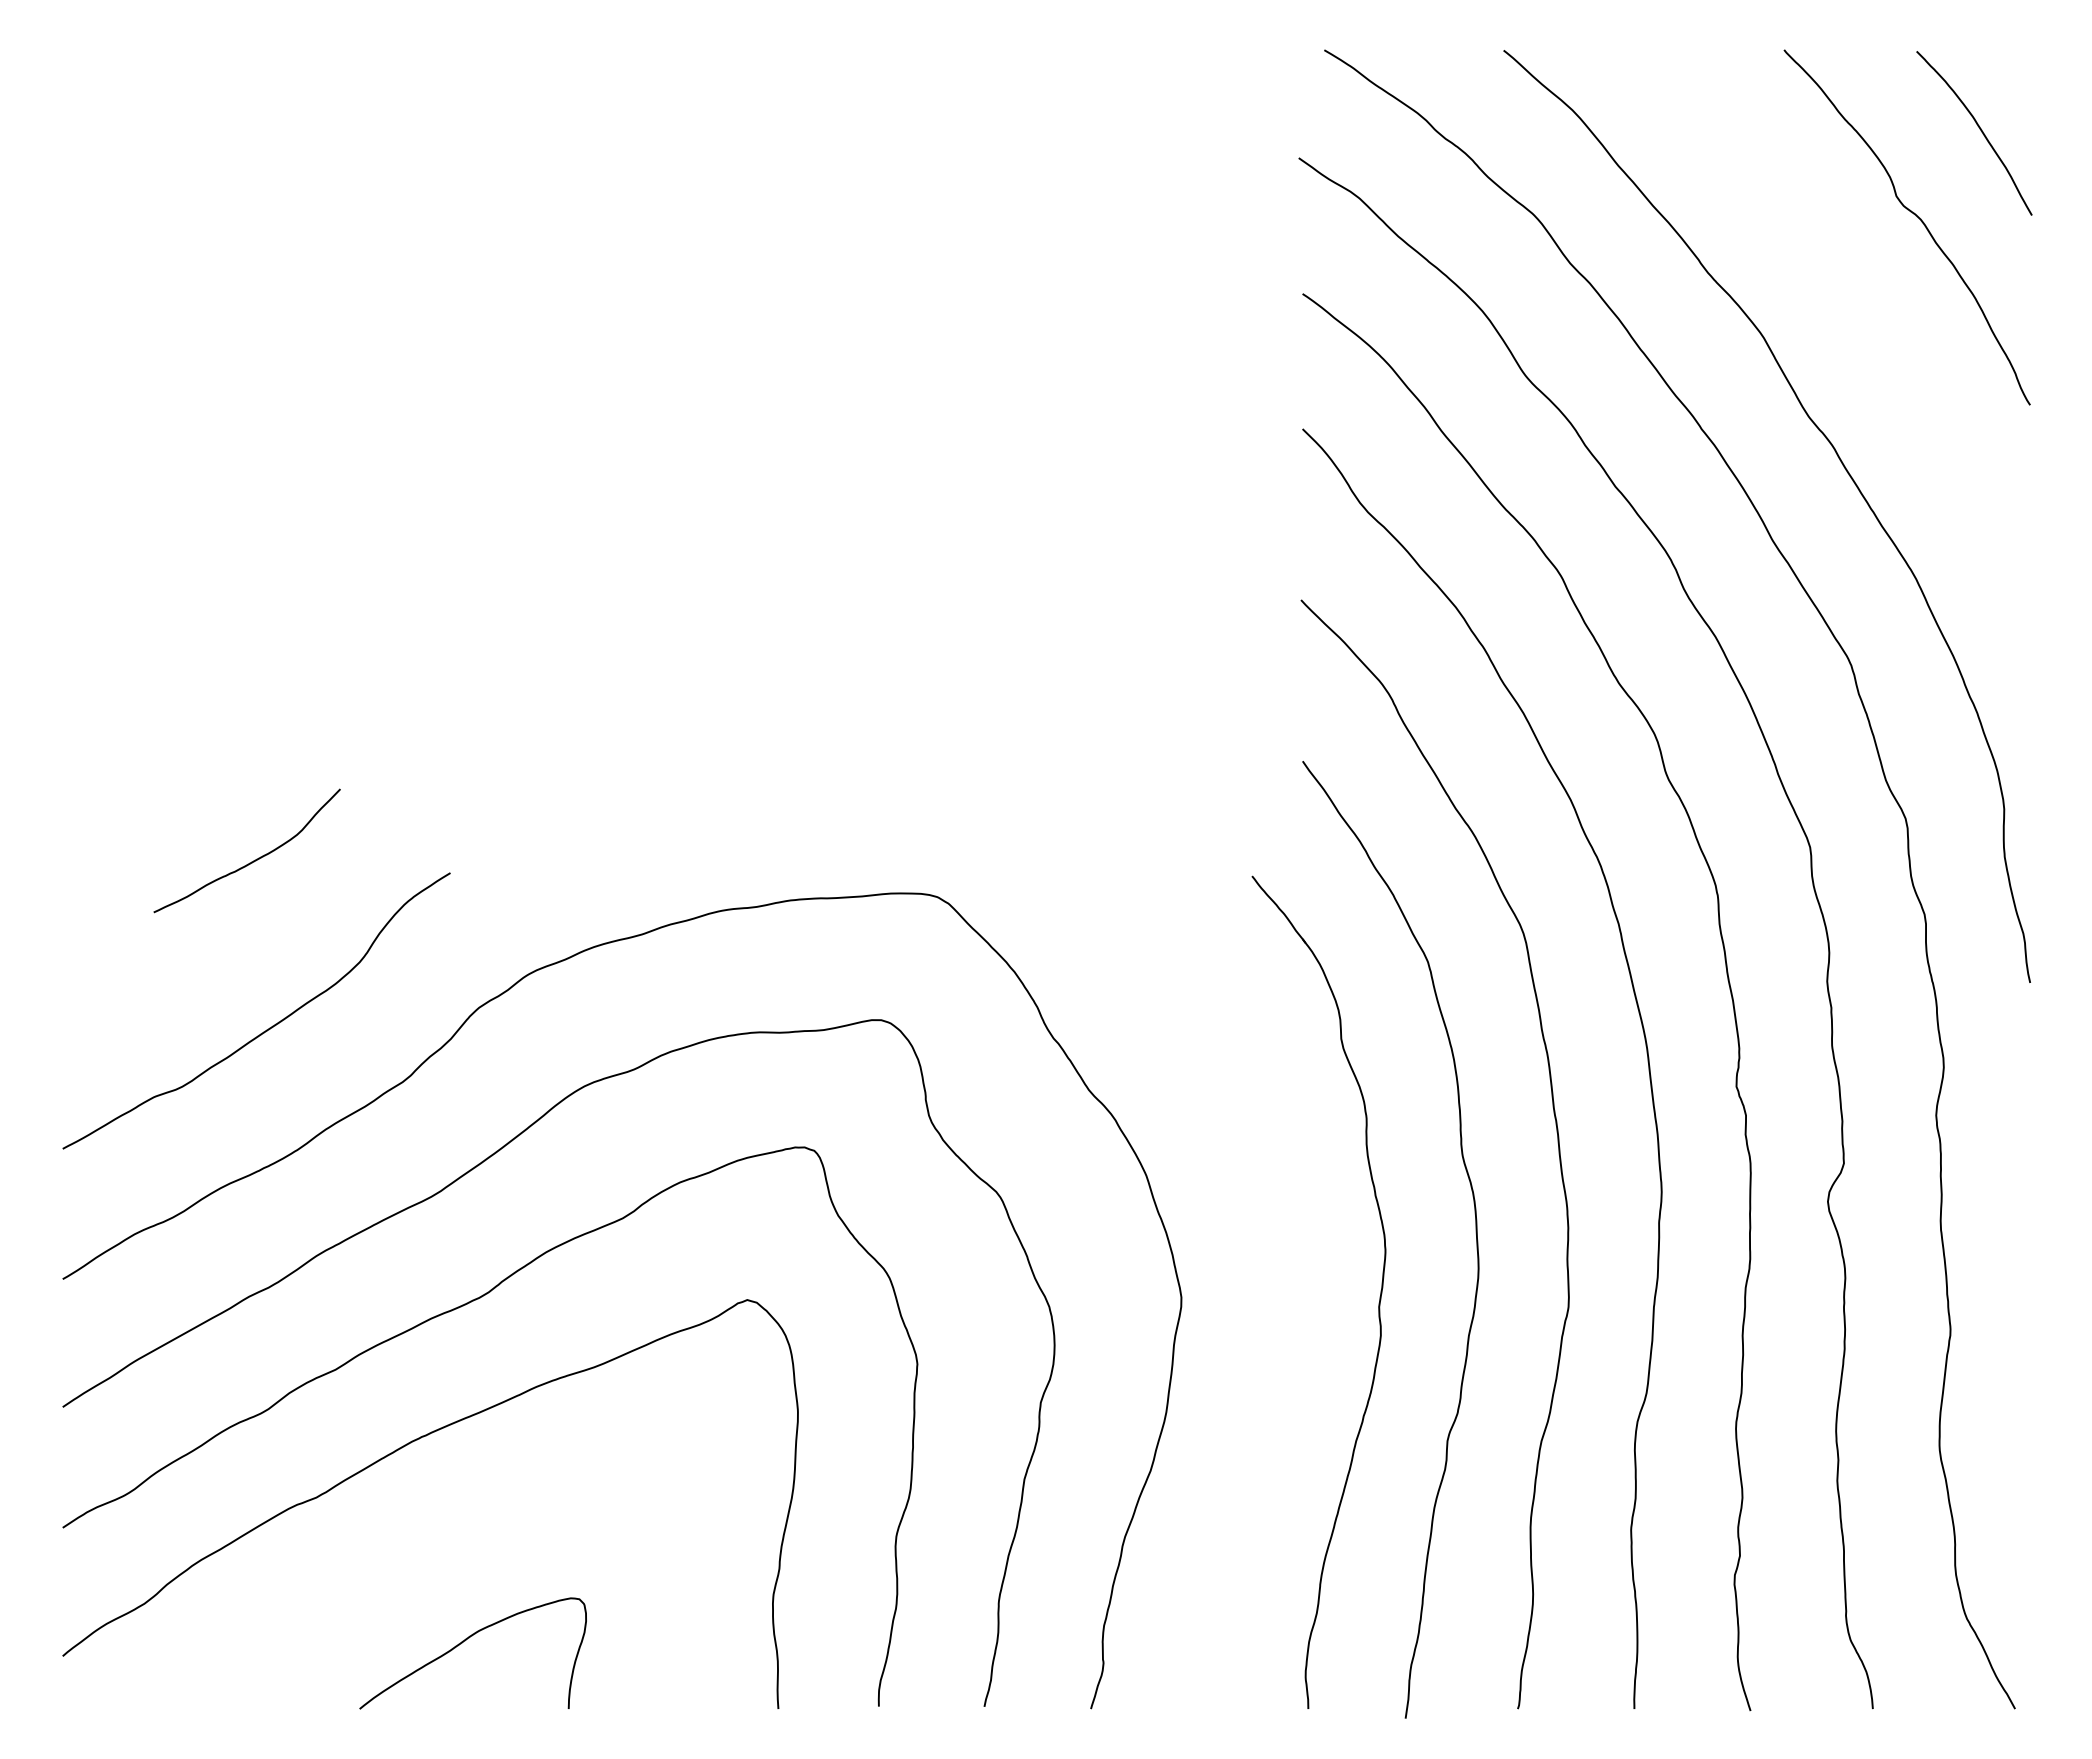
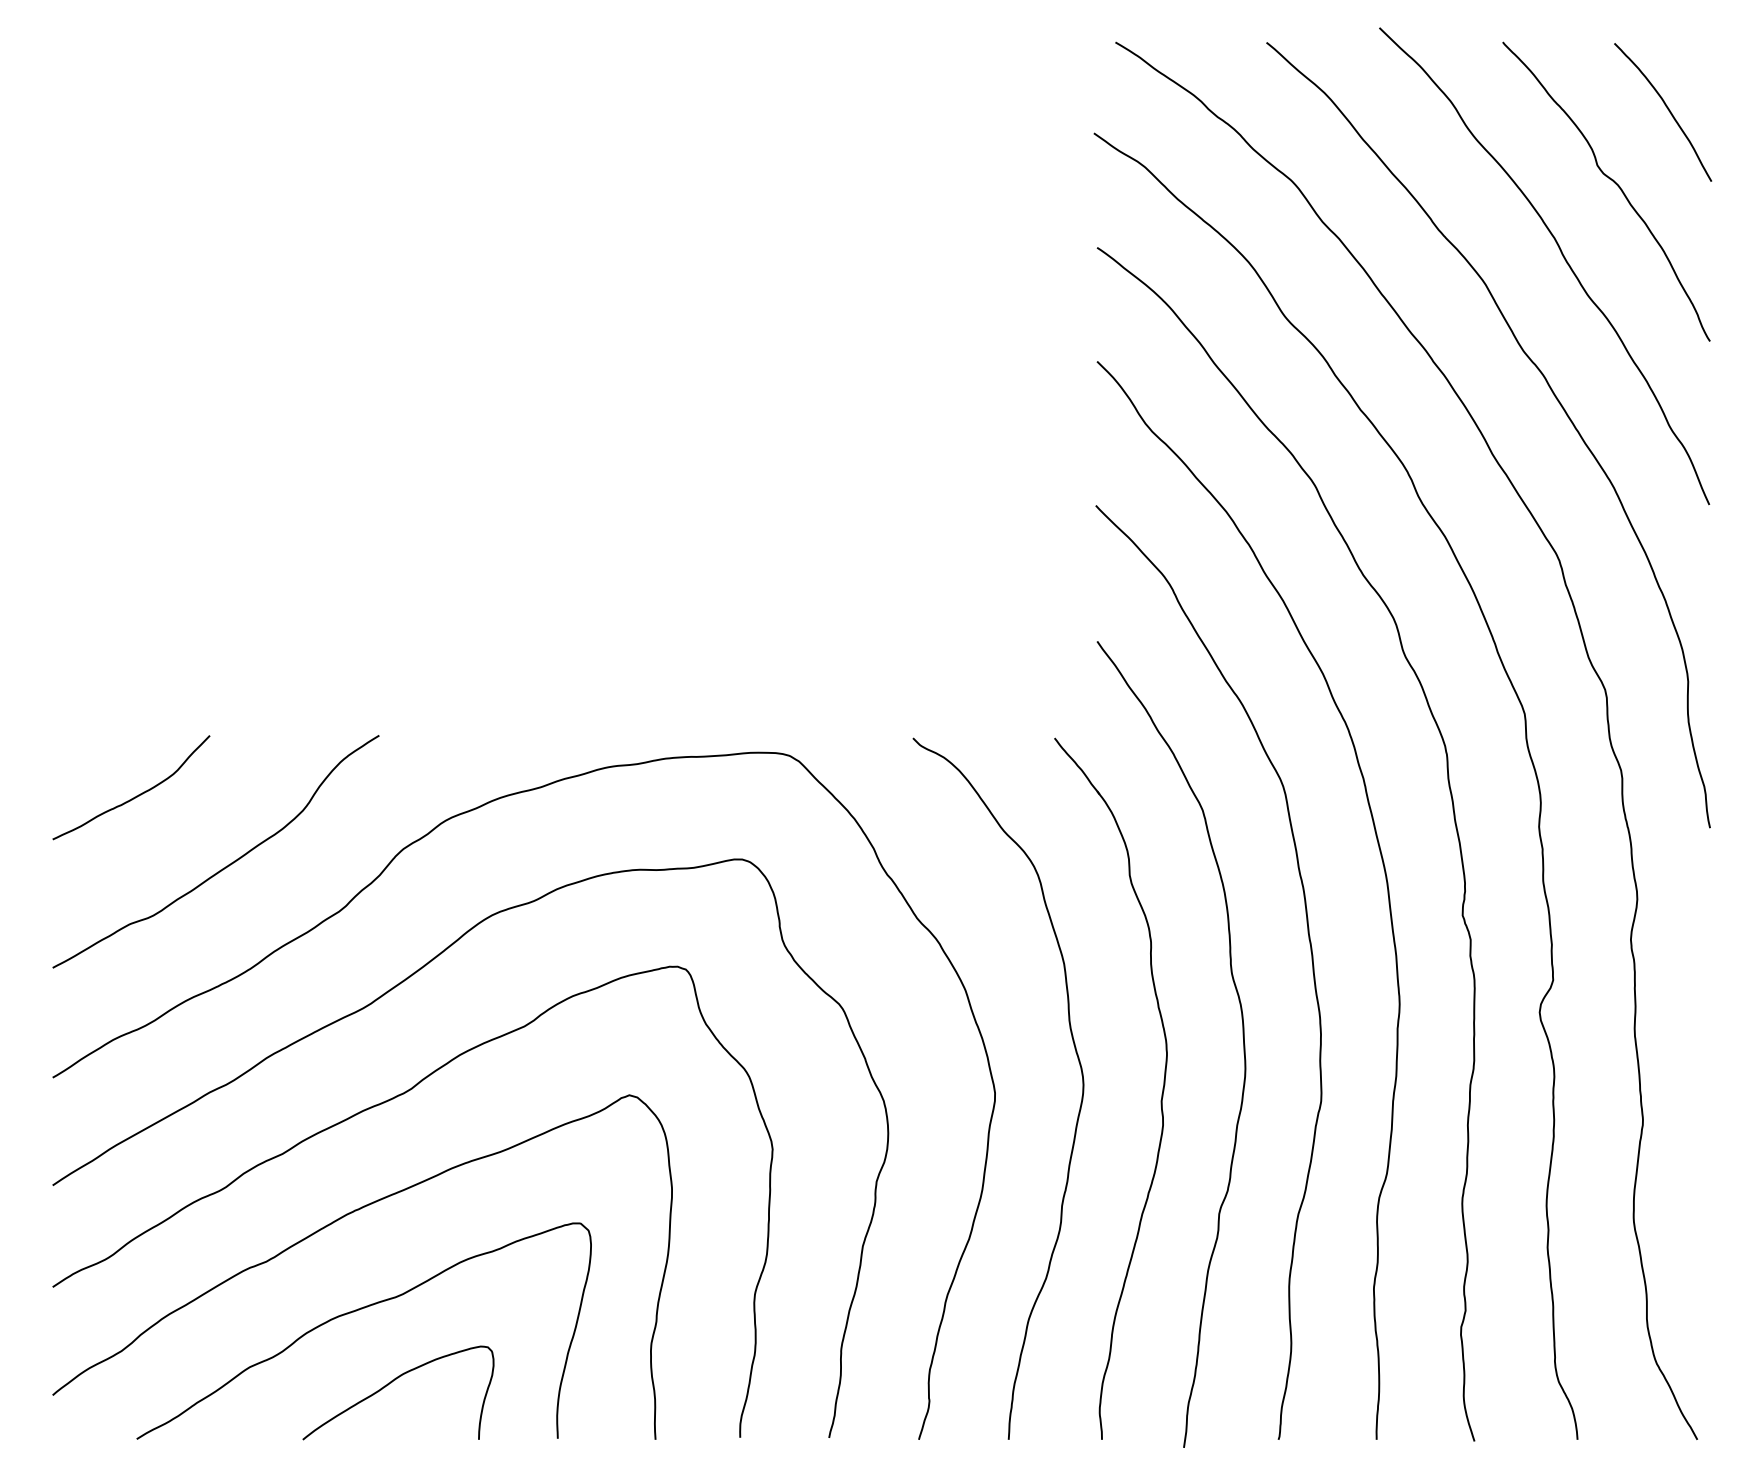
curve: (1855, 304) -> (1562, 256), added
curve: (251, 861) -> (135, 796), moved
curve: (1282, 1311) -> (1080, 1104), added
curve: (423, 1556) -> (356, 1311), added

